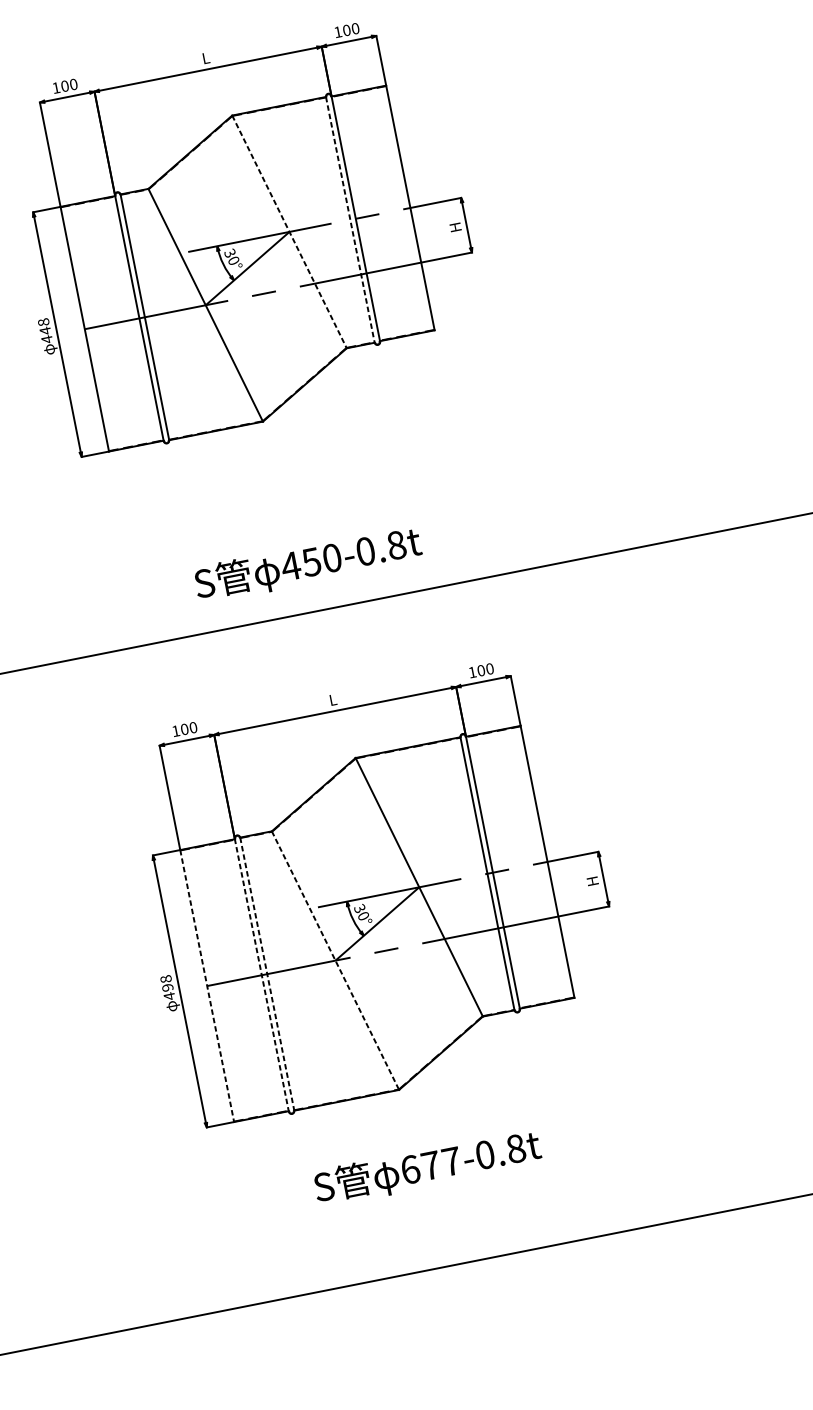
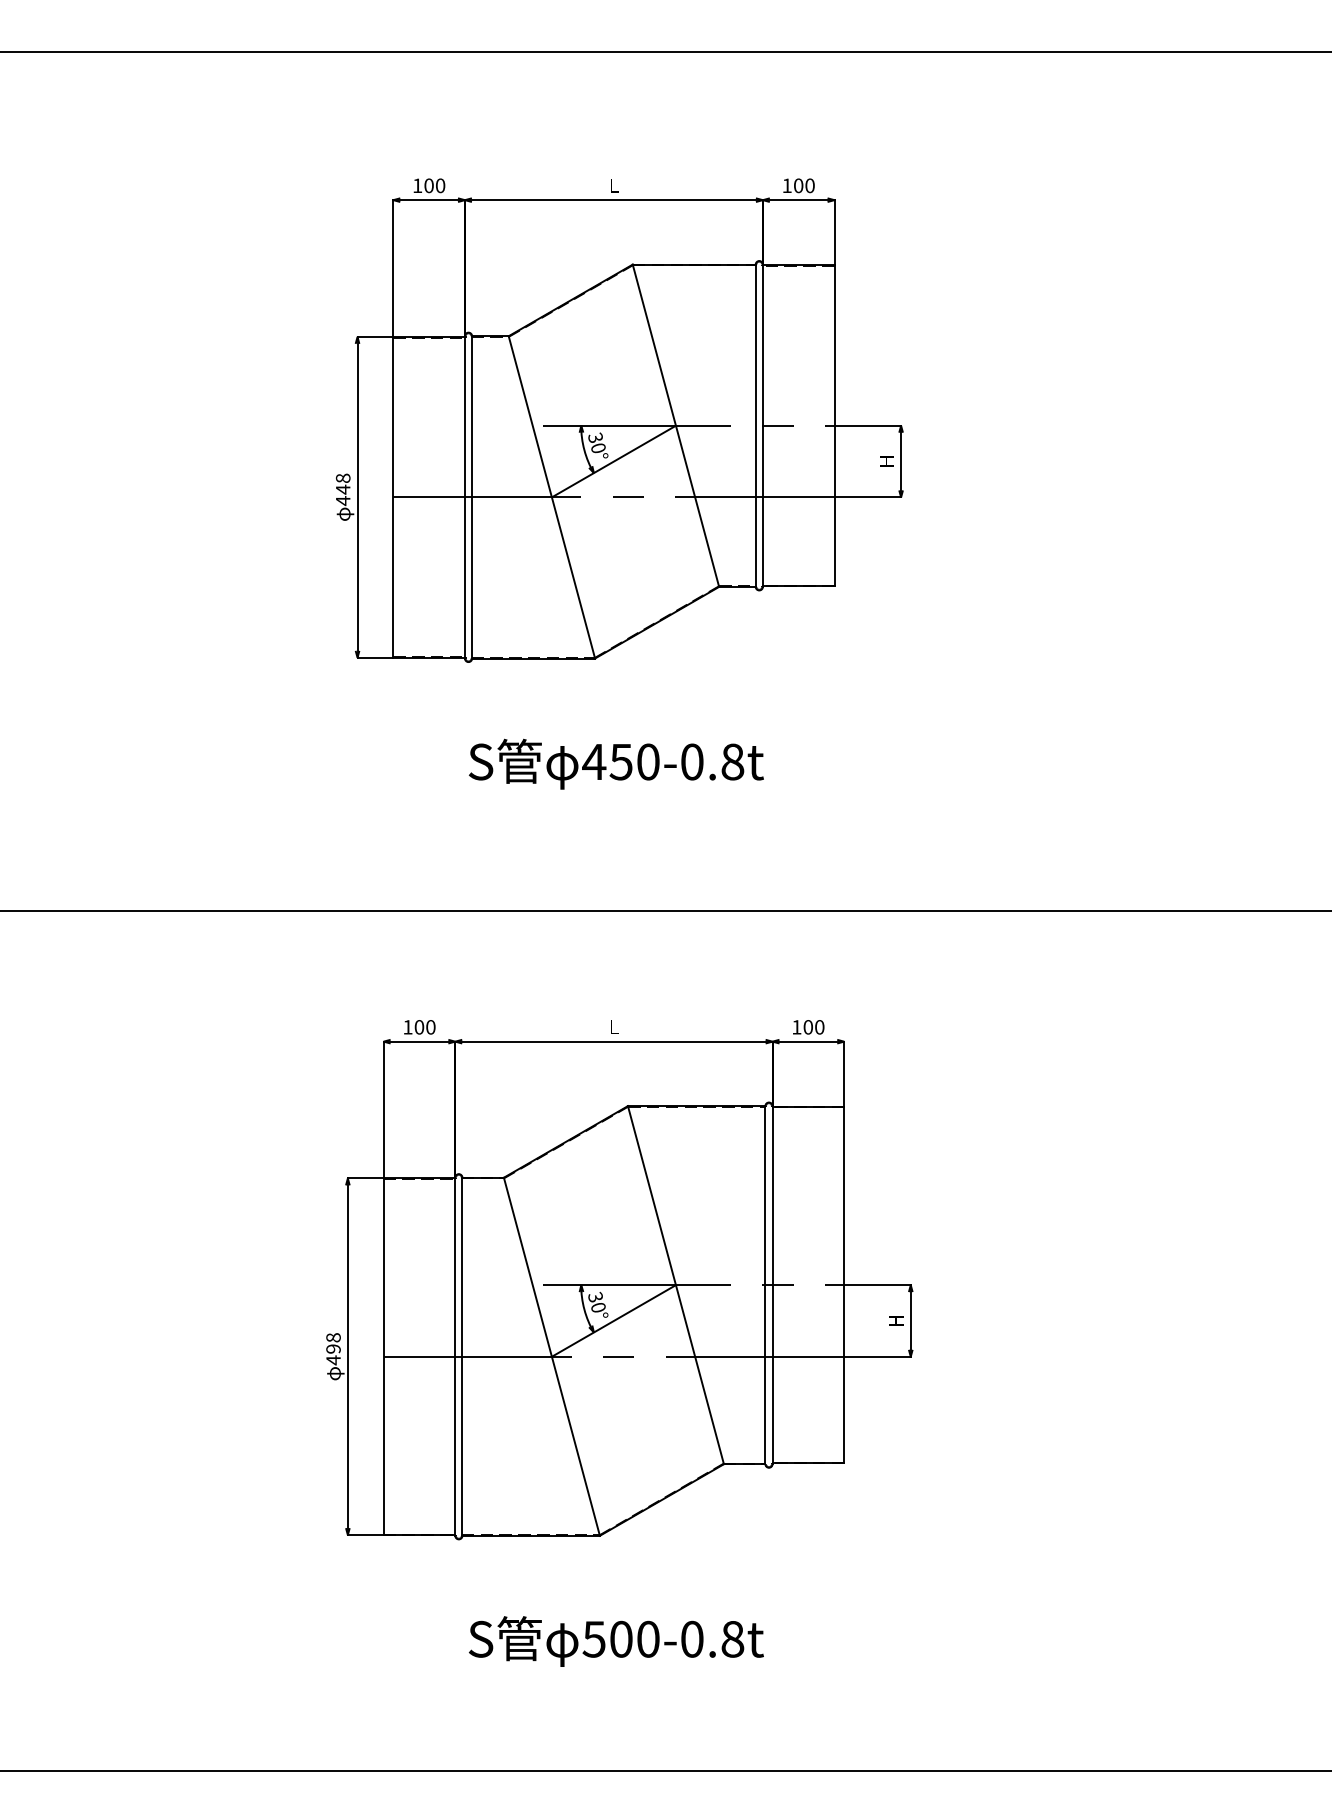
line: (350, 220) -> (755, 426), dashed -> solid
line: (289, 231) -> (675, 425), dashed -> solid
text: (308, 564) -> (616, 763), moved
line: (336, 961) -> (552, 1357), dashed -> solid
line: (267, 974) -> (462, 1357), dashed -> solid
line: (262, 975) -> (455, 1357), dashed -> solid
line: (207, 986) -> (383, 1357), dashed -> solid
text: (430, 1165) -> (620, 1638), 677-0.8t -> 500-0.8t

